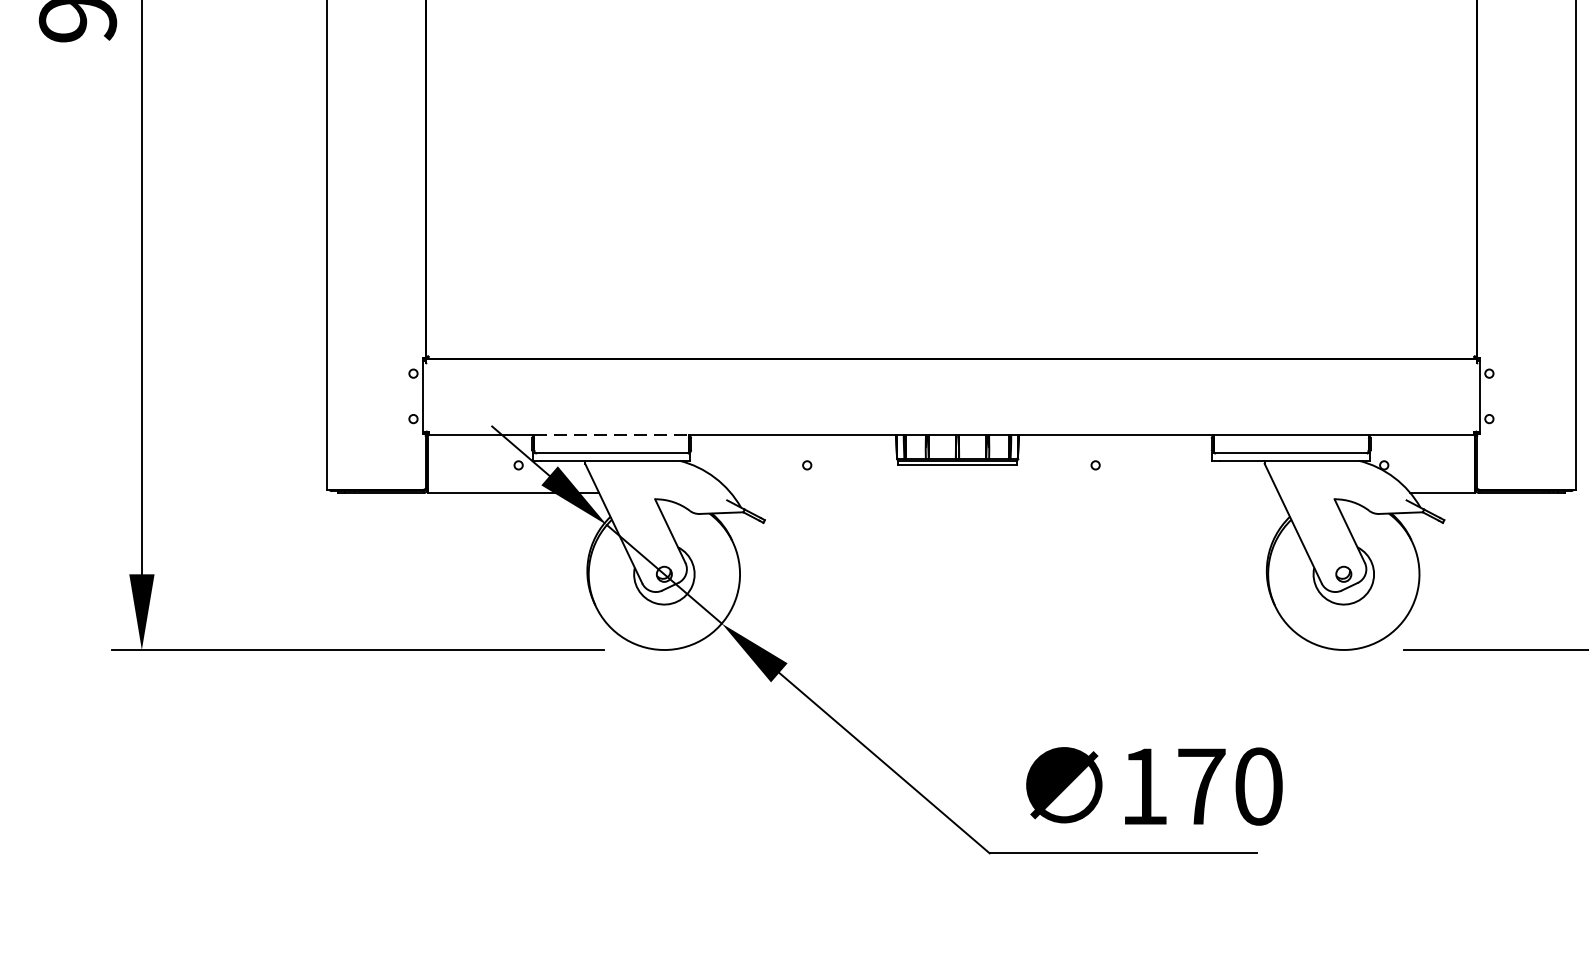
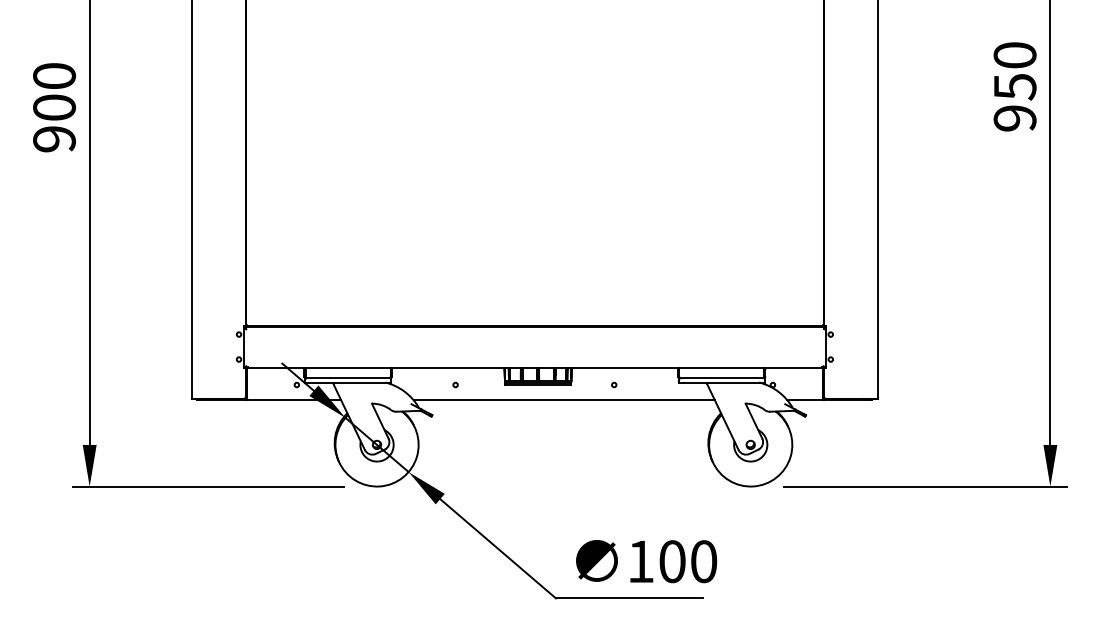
line: (612, 435) -> (348, 368), dashed -> solid
line: (1003, 493) -> (563, 400), added
text: (1201, 786) -> (672, 561), 170 -> 100

